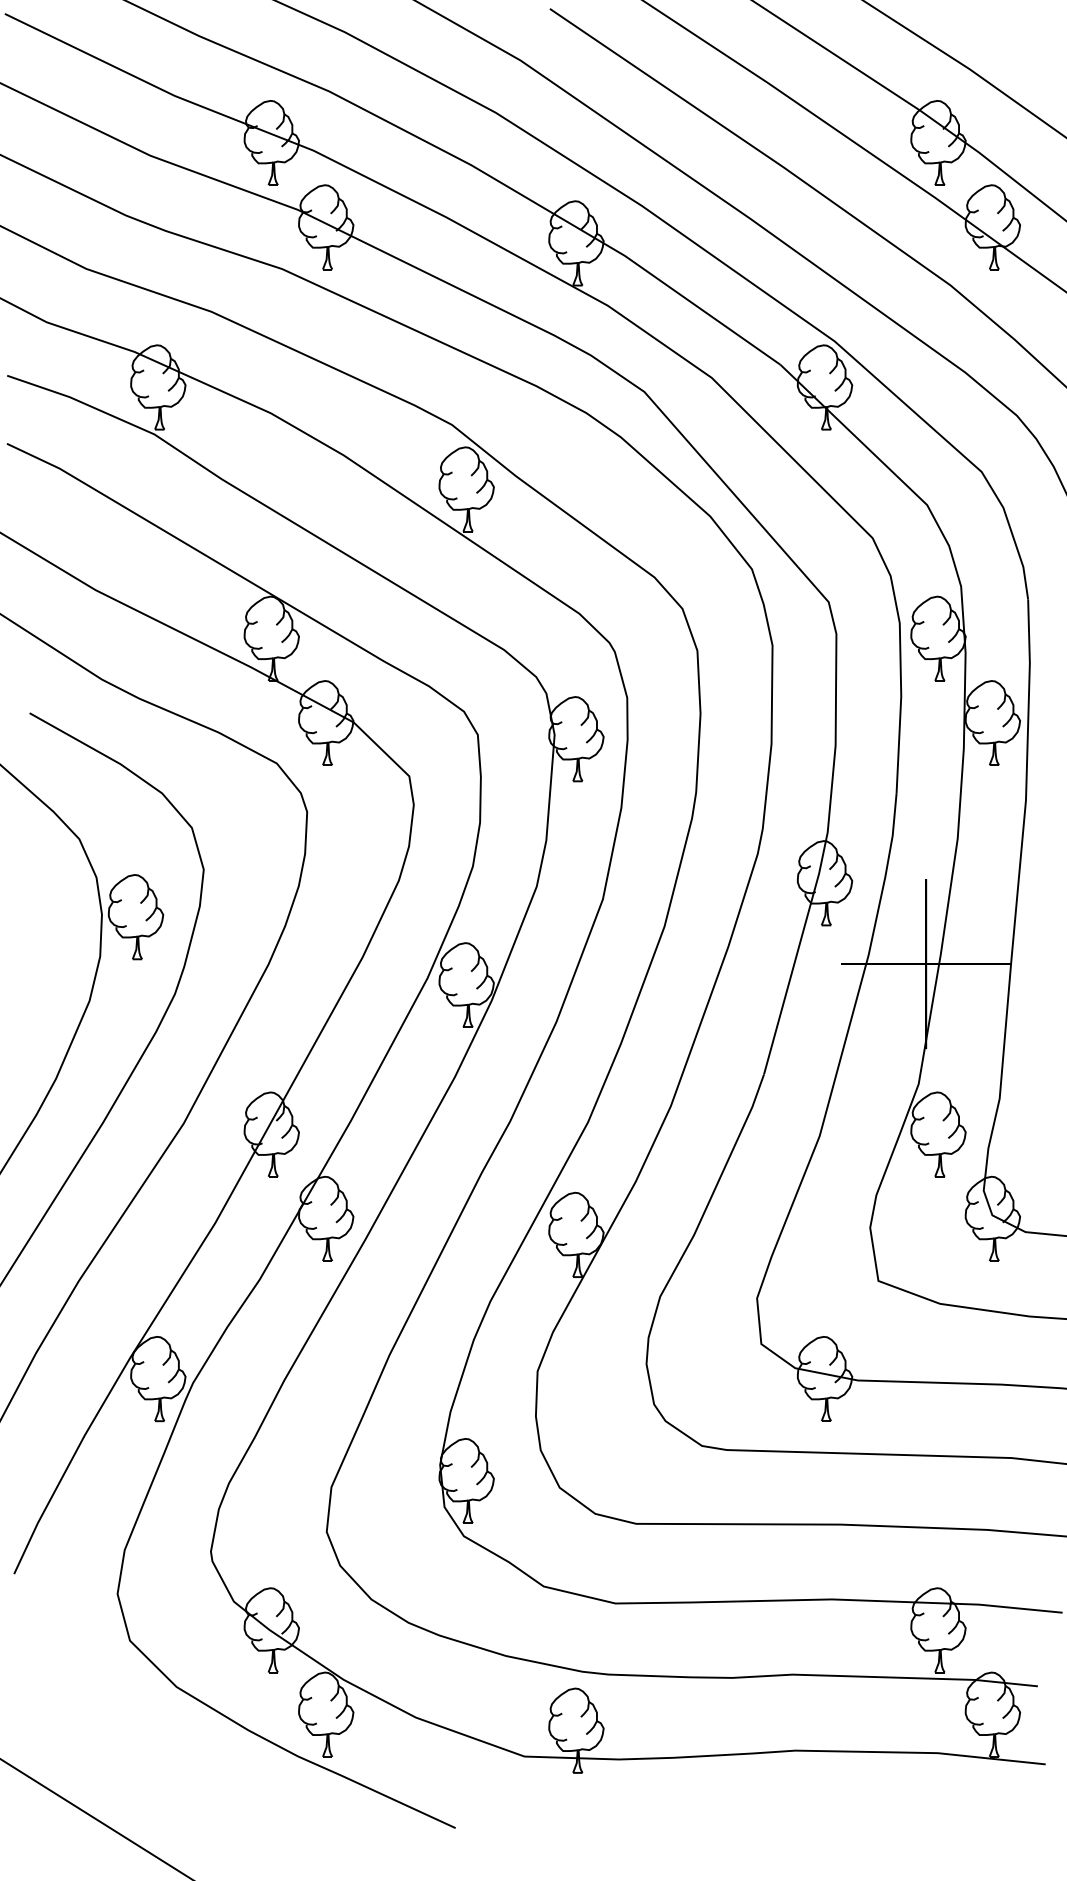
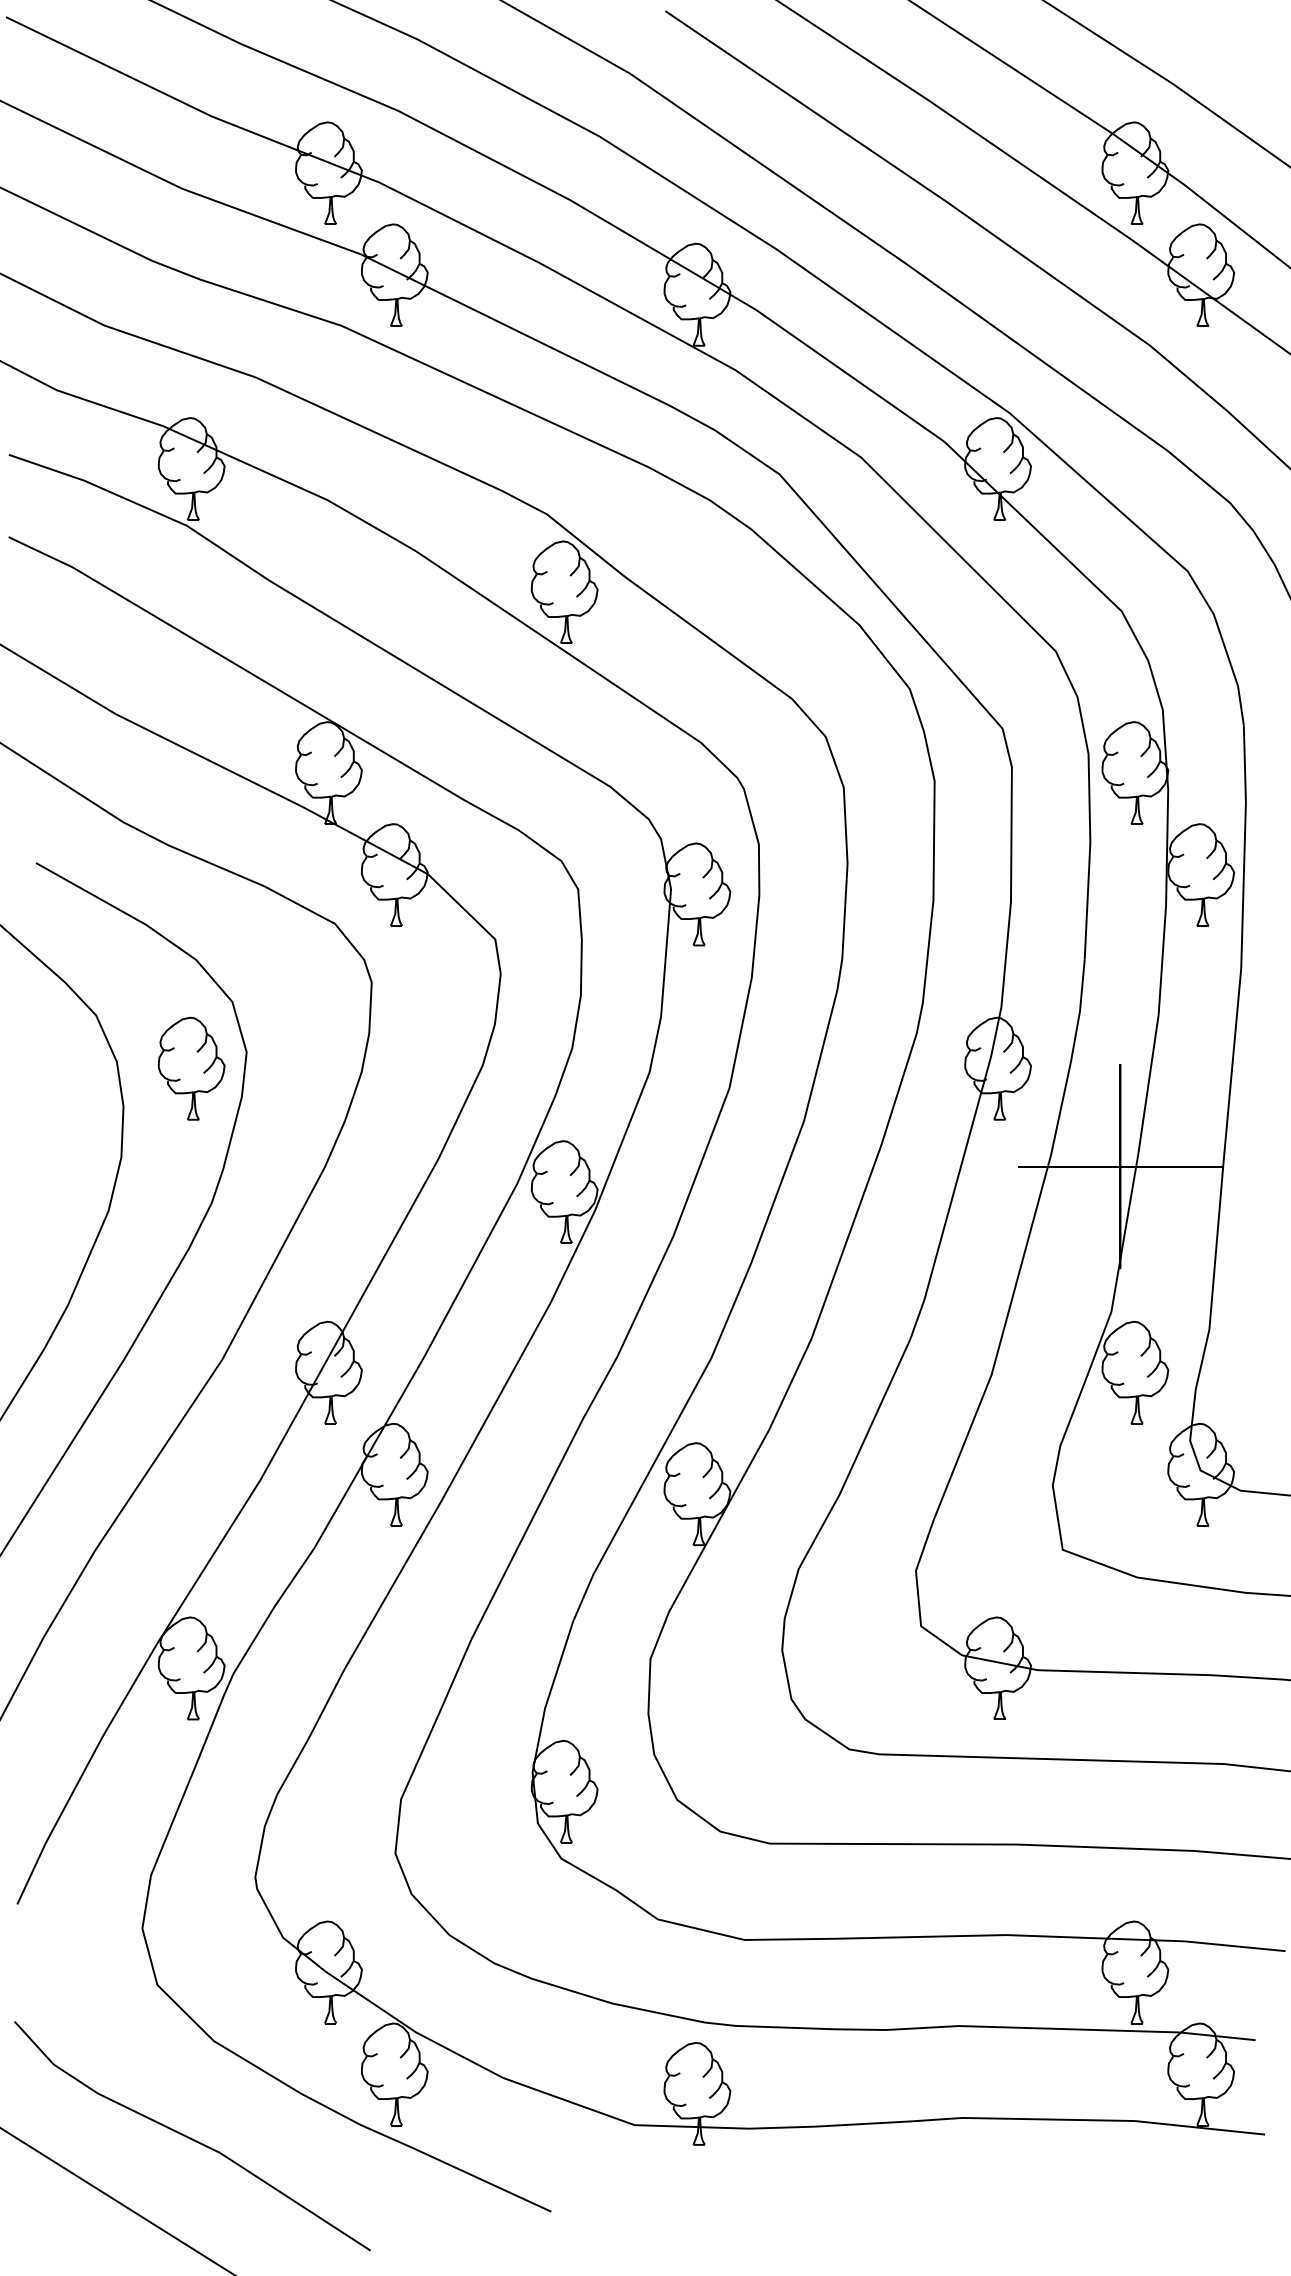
part: (135, 916) -> (191, 1068), moved
line: (159, 1767) -> (192, 2138), added

